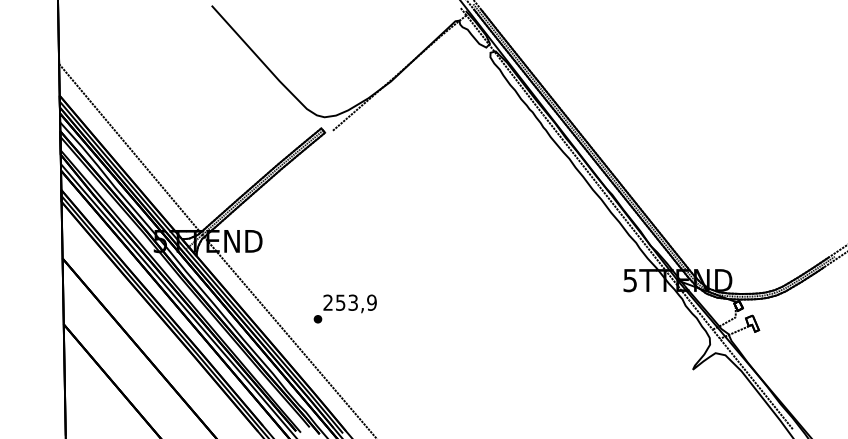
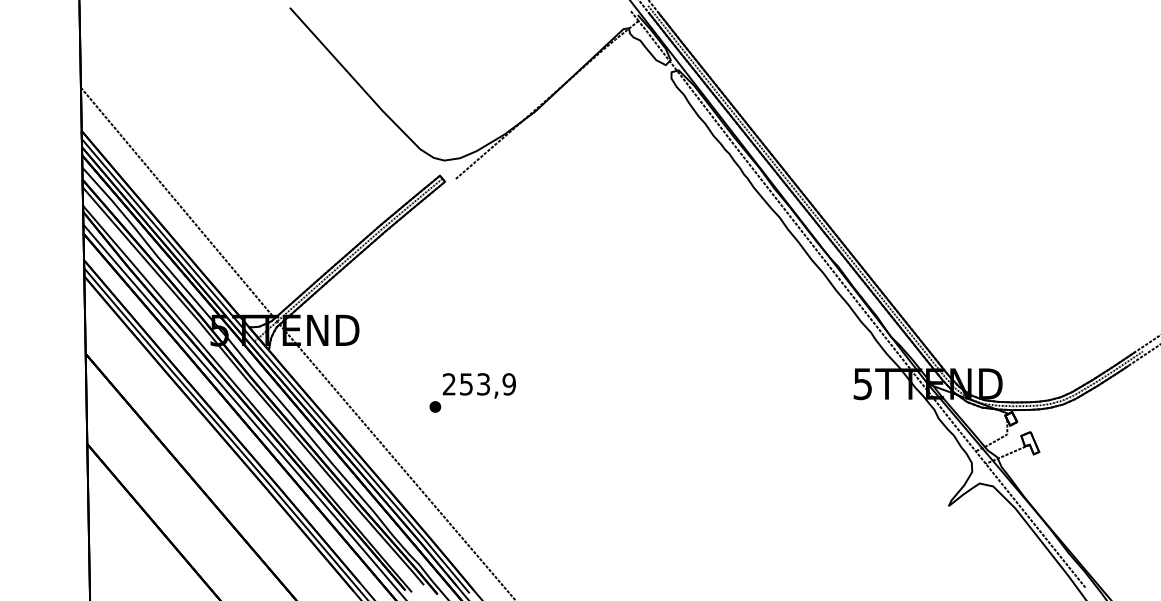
text: (344, 308) -> (471, 392), moved

